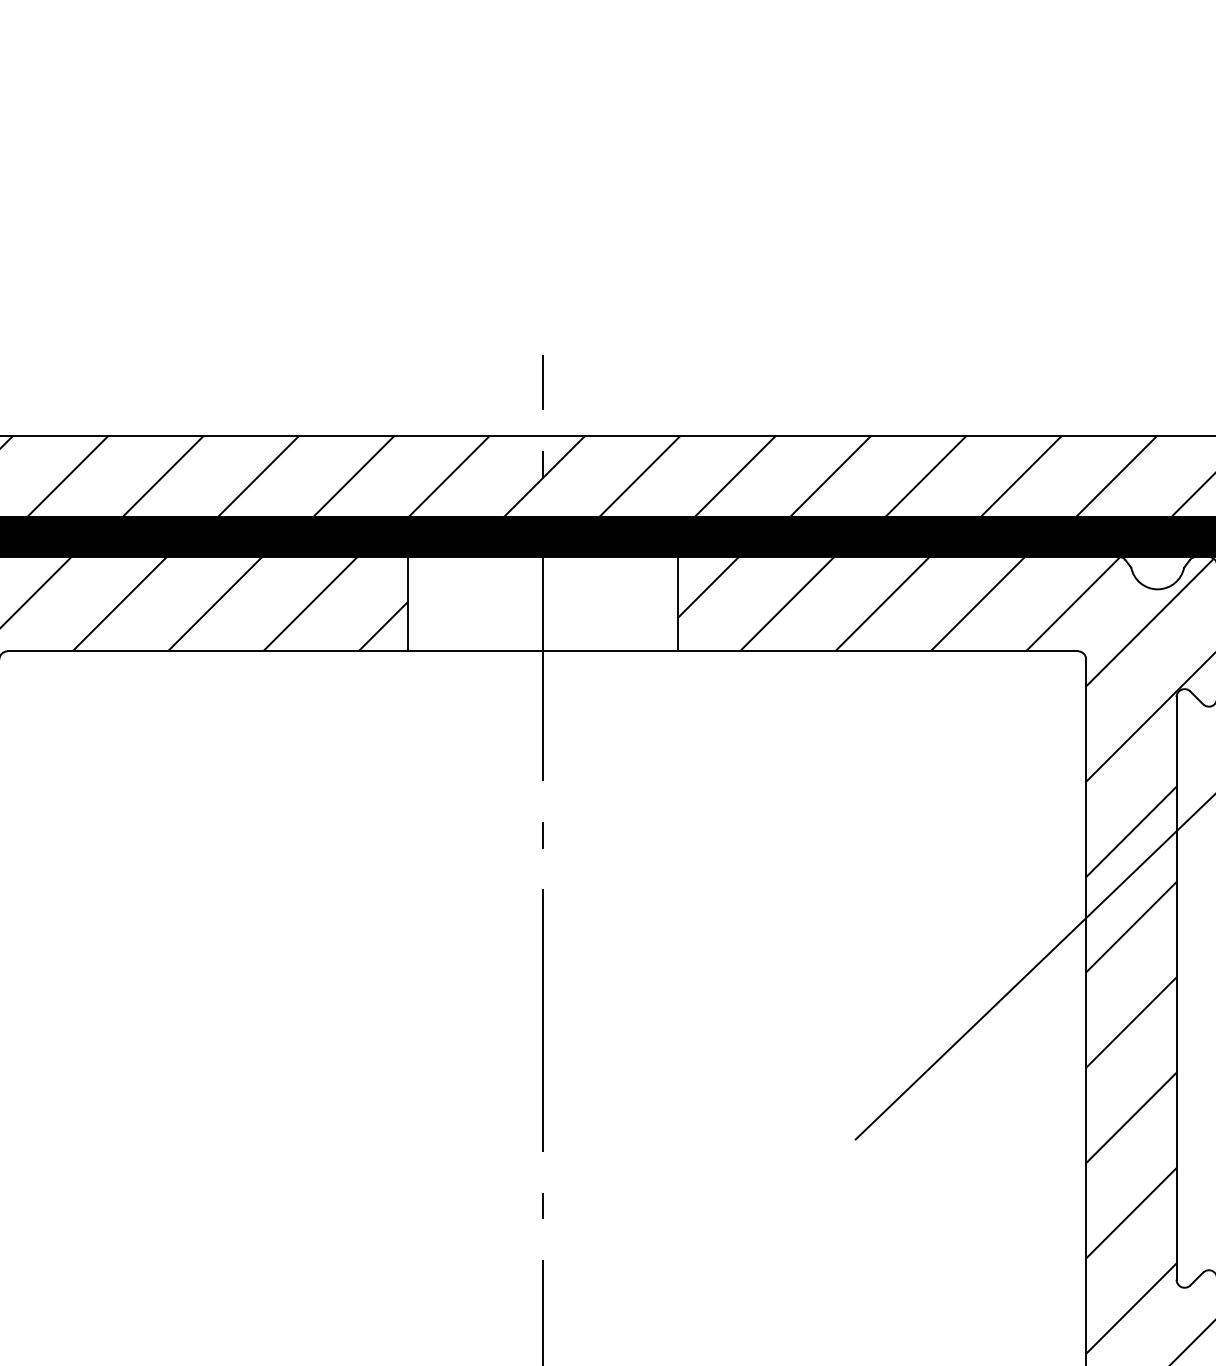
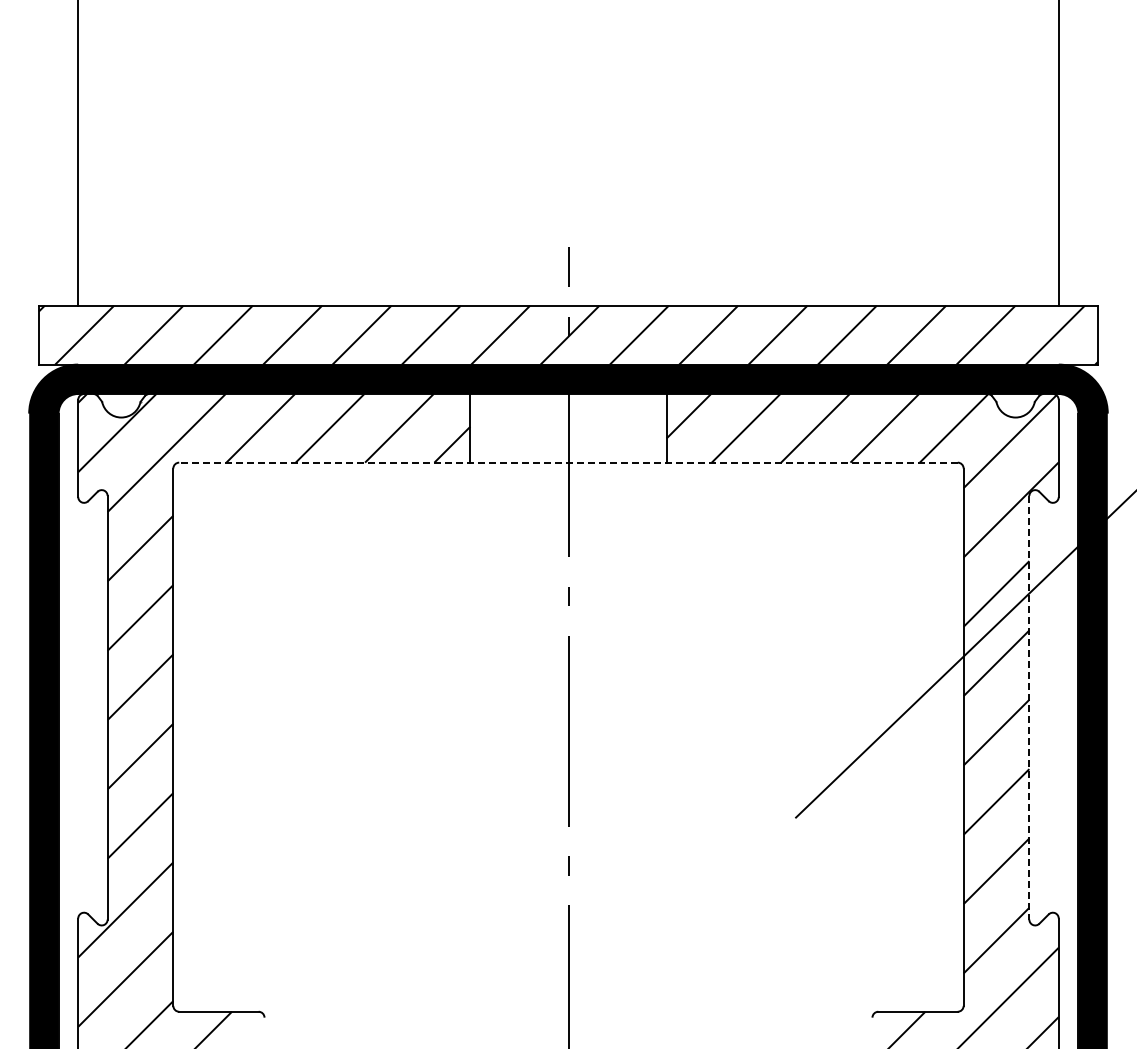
line: (542, 651) -> (568, 462), solid -> dashed
line: (1176, 988) -> (1029, 707), solid -> dashed

